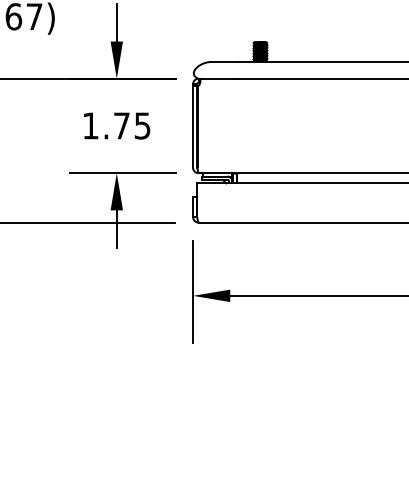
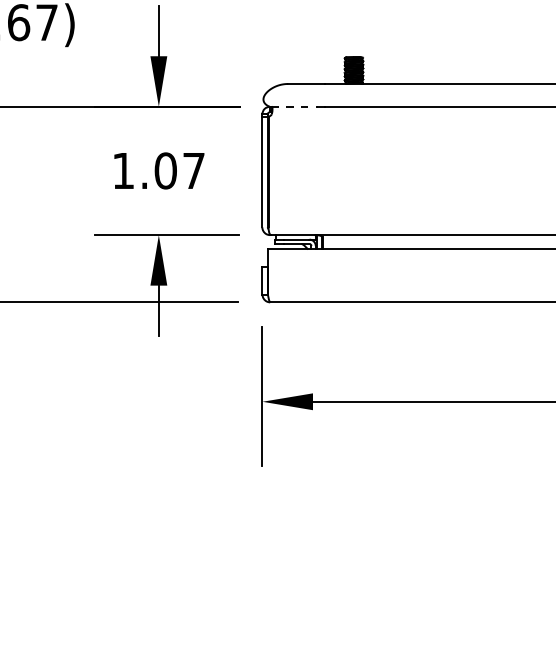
line: (217, 78) -> (295, 106), solid -> dashed
text: (132, 125) -> (179, 170), 1.75 -> 1.07

